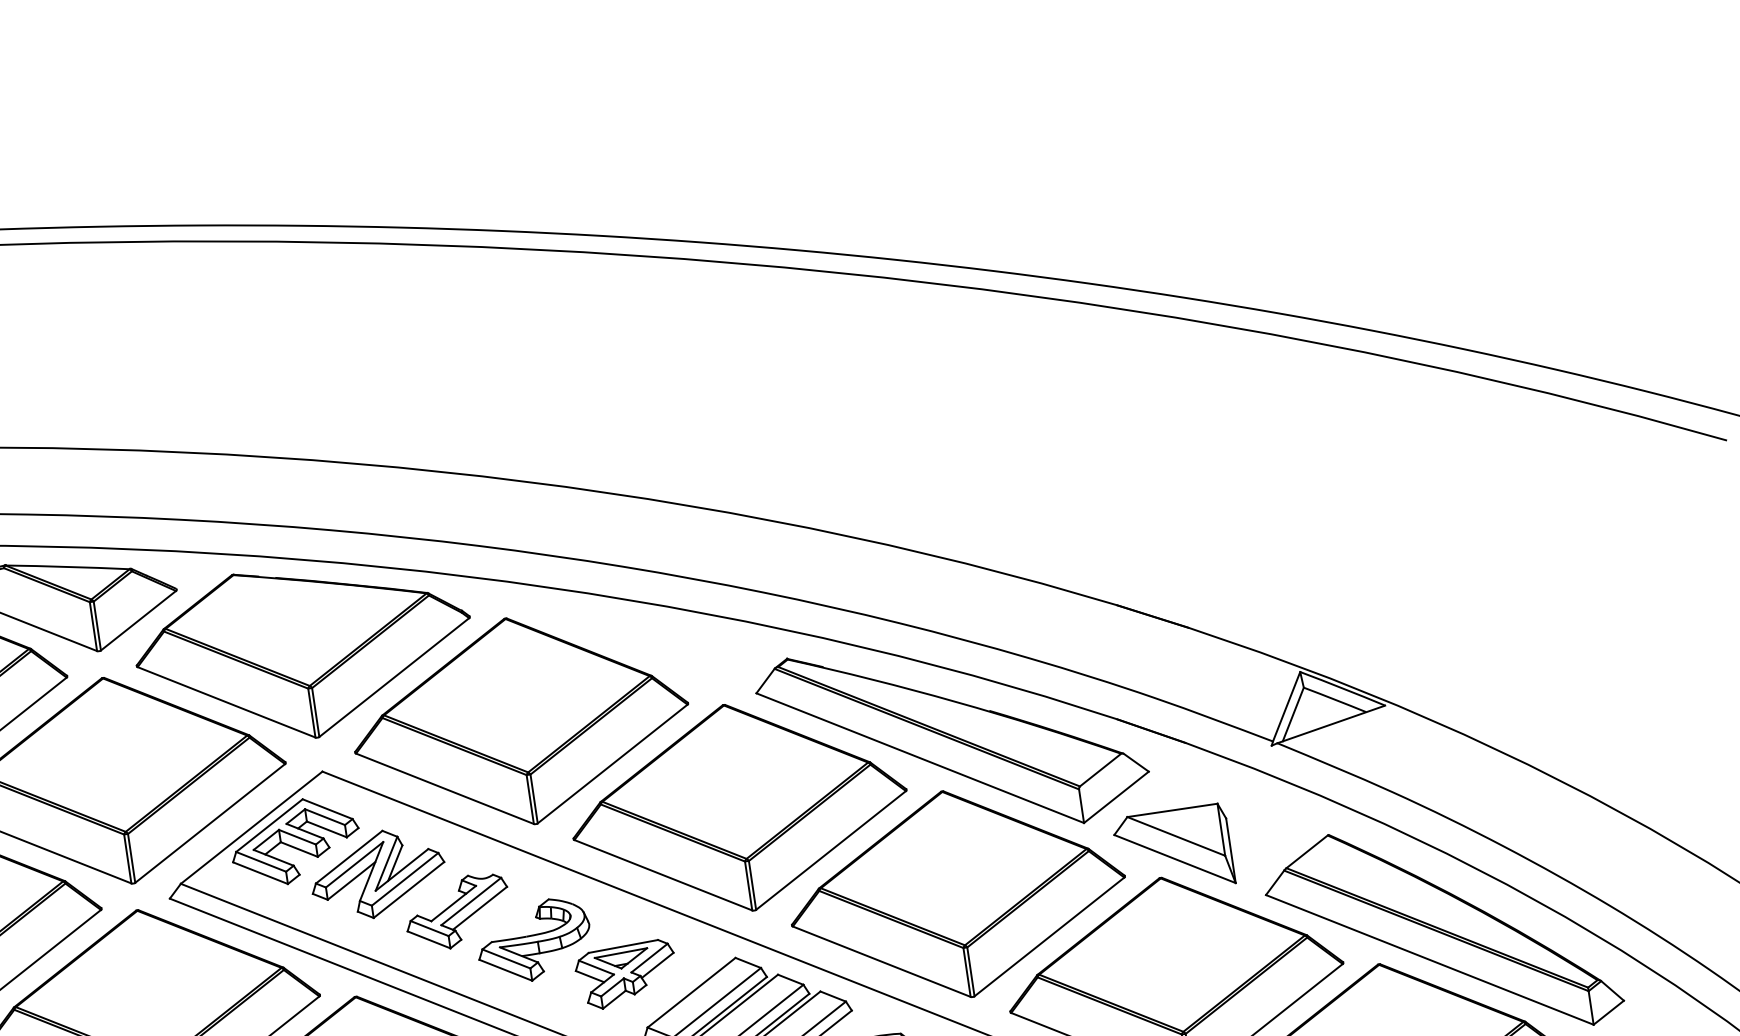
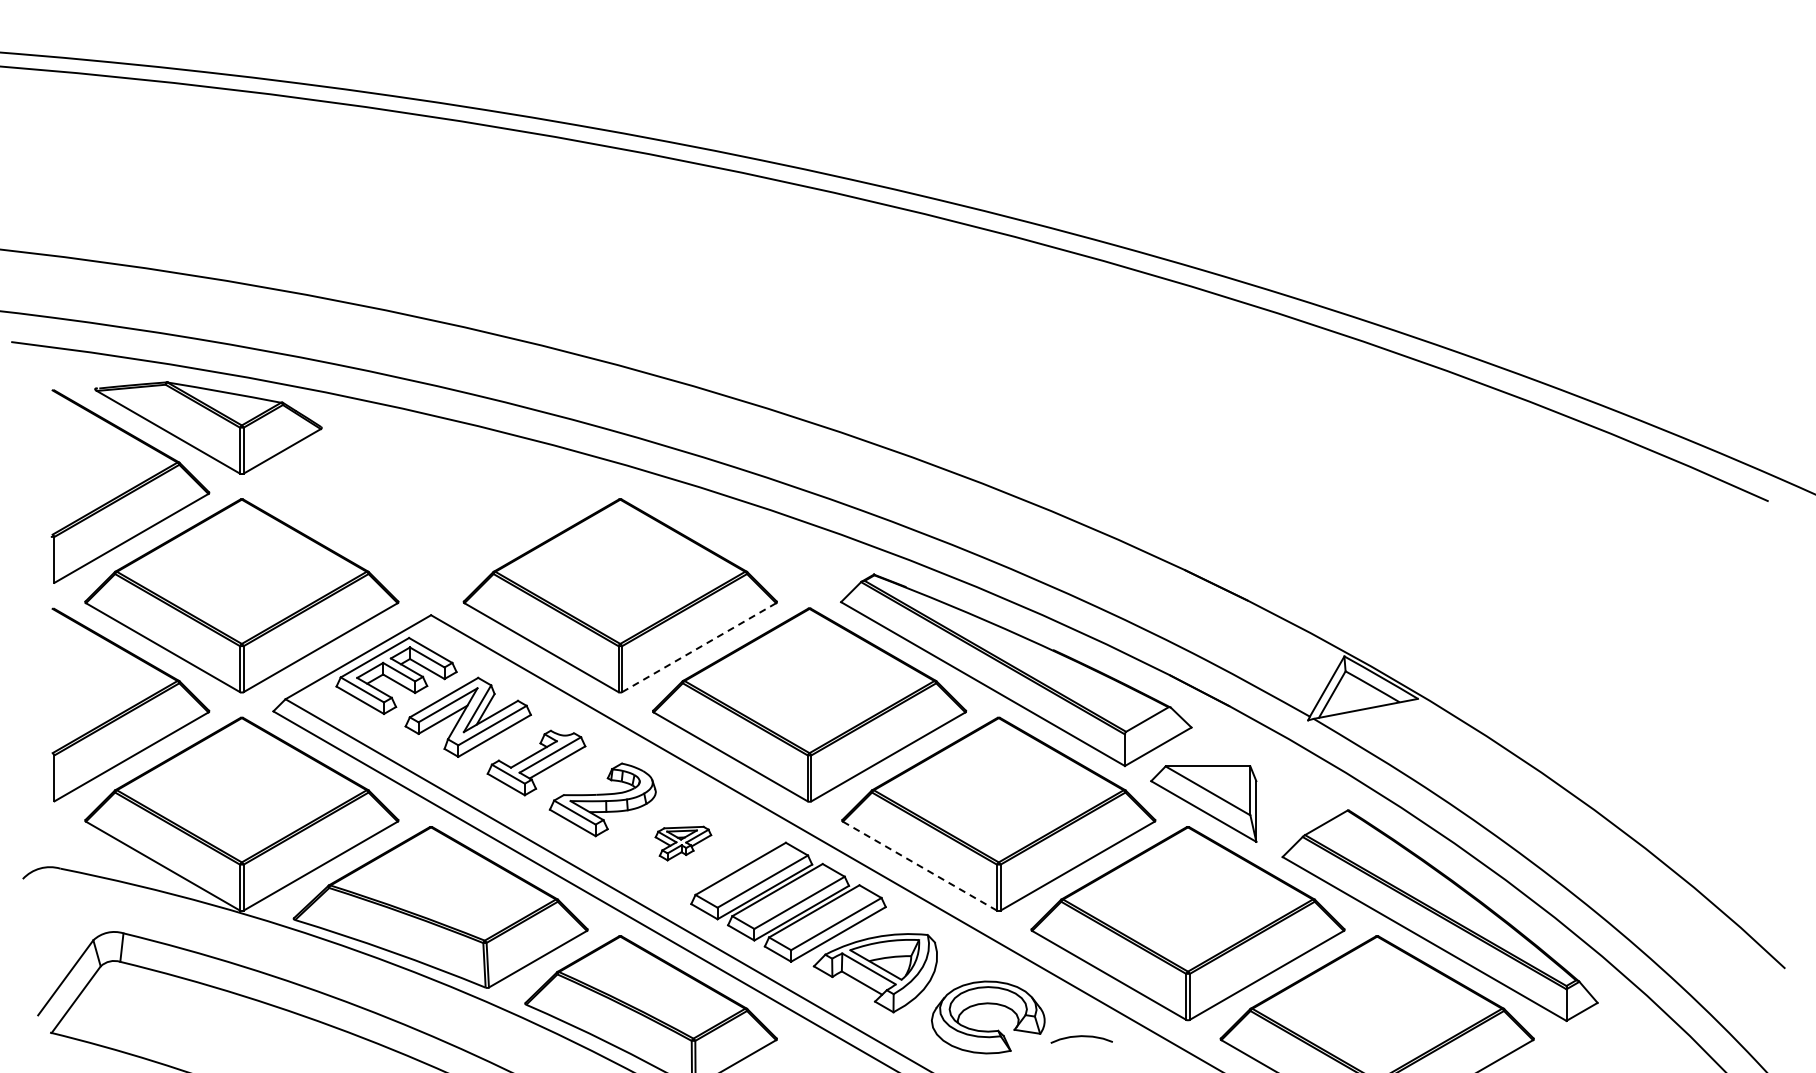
part: (304, 651) -> (430, 502), removed
line: (612, 763) -> (699, 647), solid -> dashed
line: (881, 962) -> (919, 866), solid -> dashed
part: (626, 974) -> (683, 843), size x0.6

